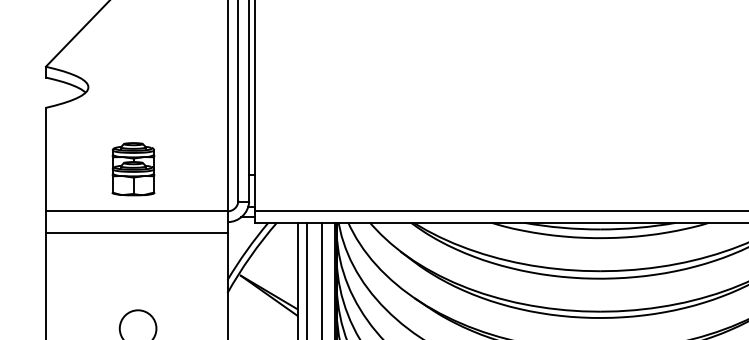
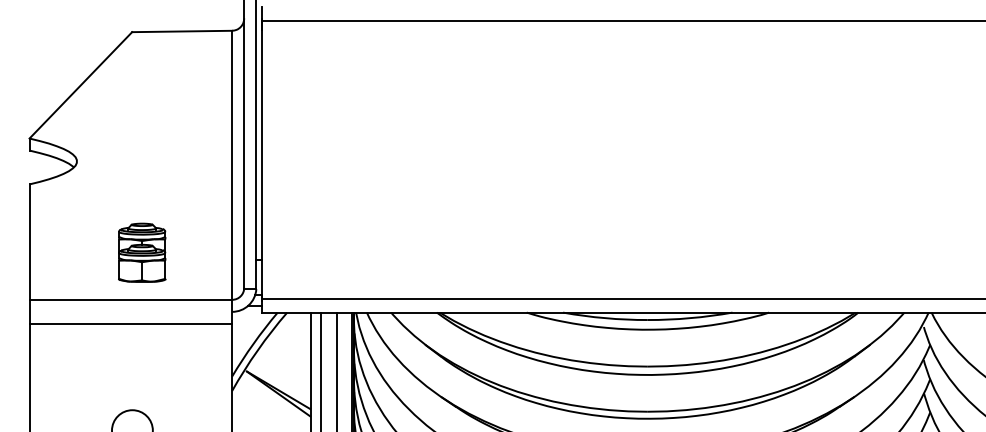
part: (133, 168) -> (142, 252), moved

